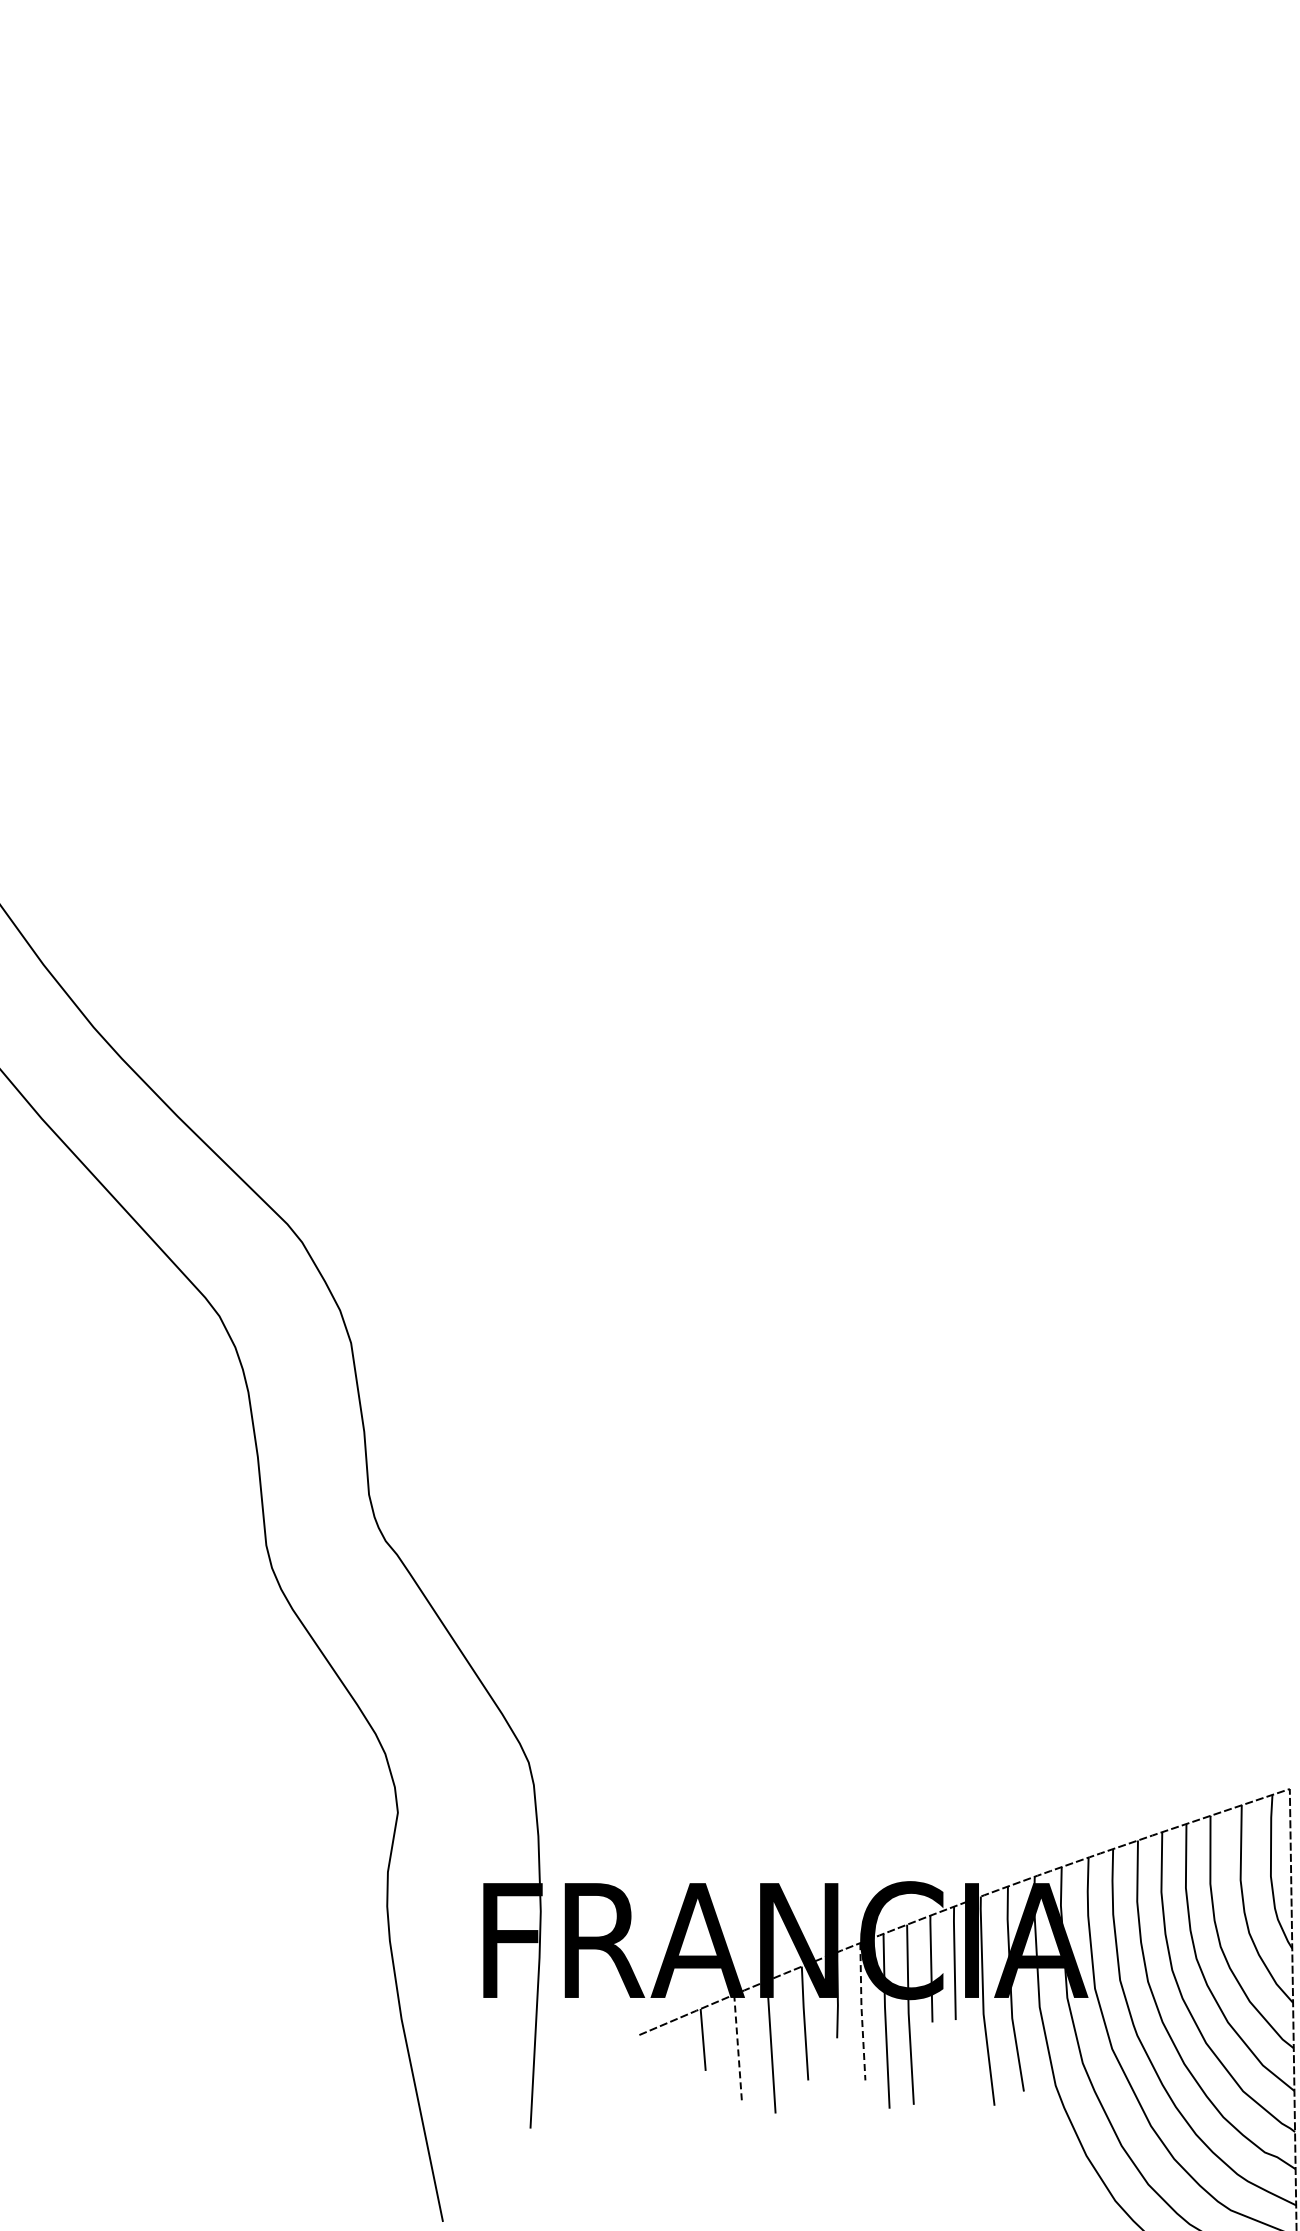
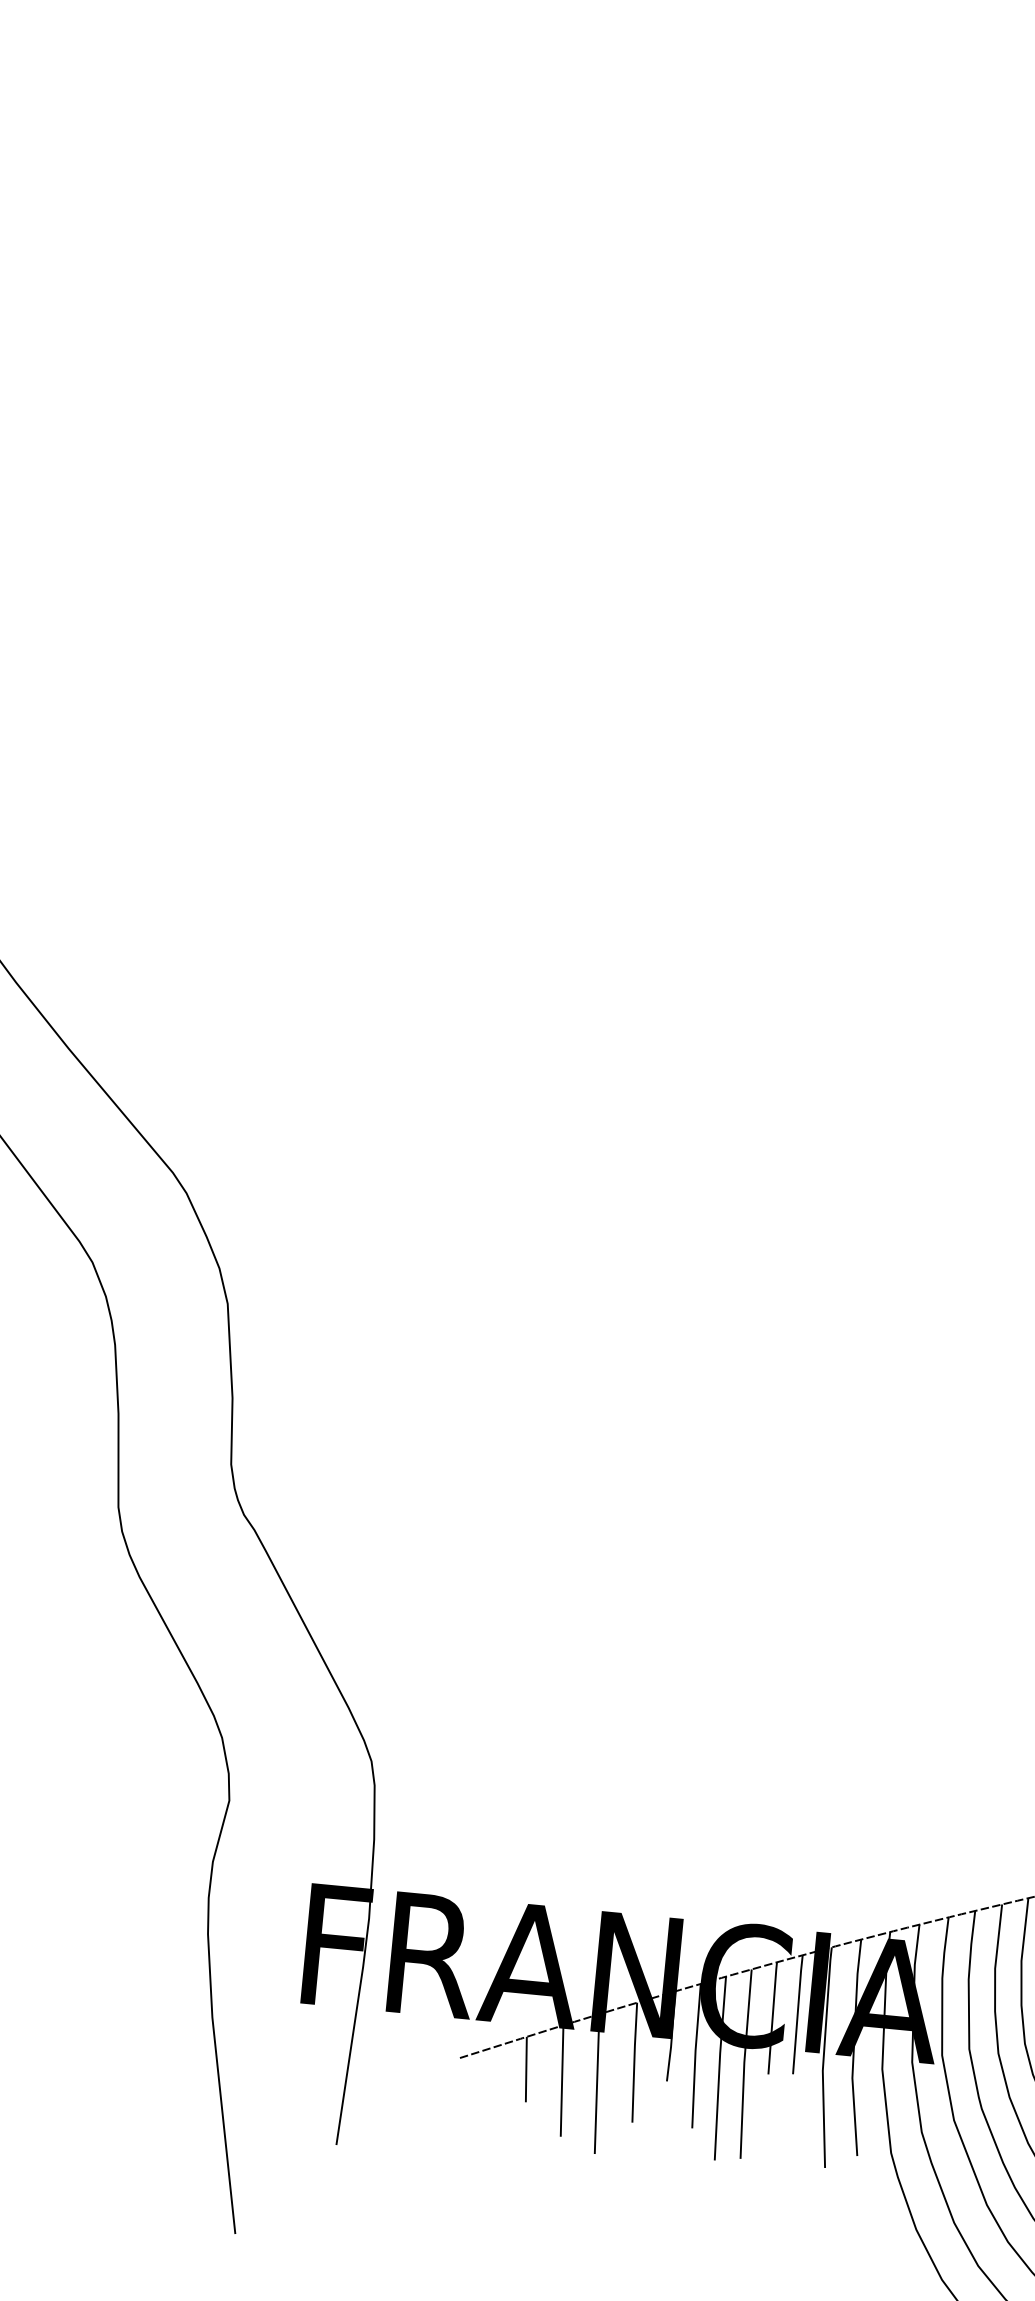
line: (861, 2011) -> (695, 2055), dashed -> solid
line: (738, 2047) -> (562, 2081), dashed -> solid

